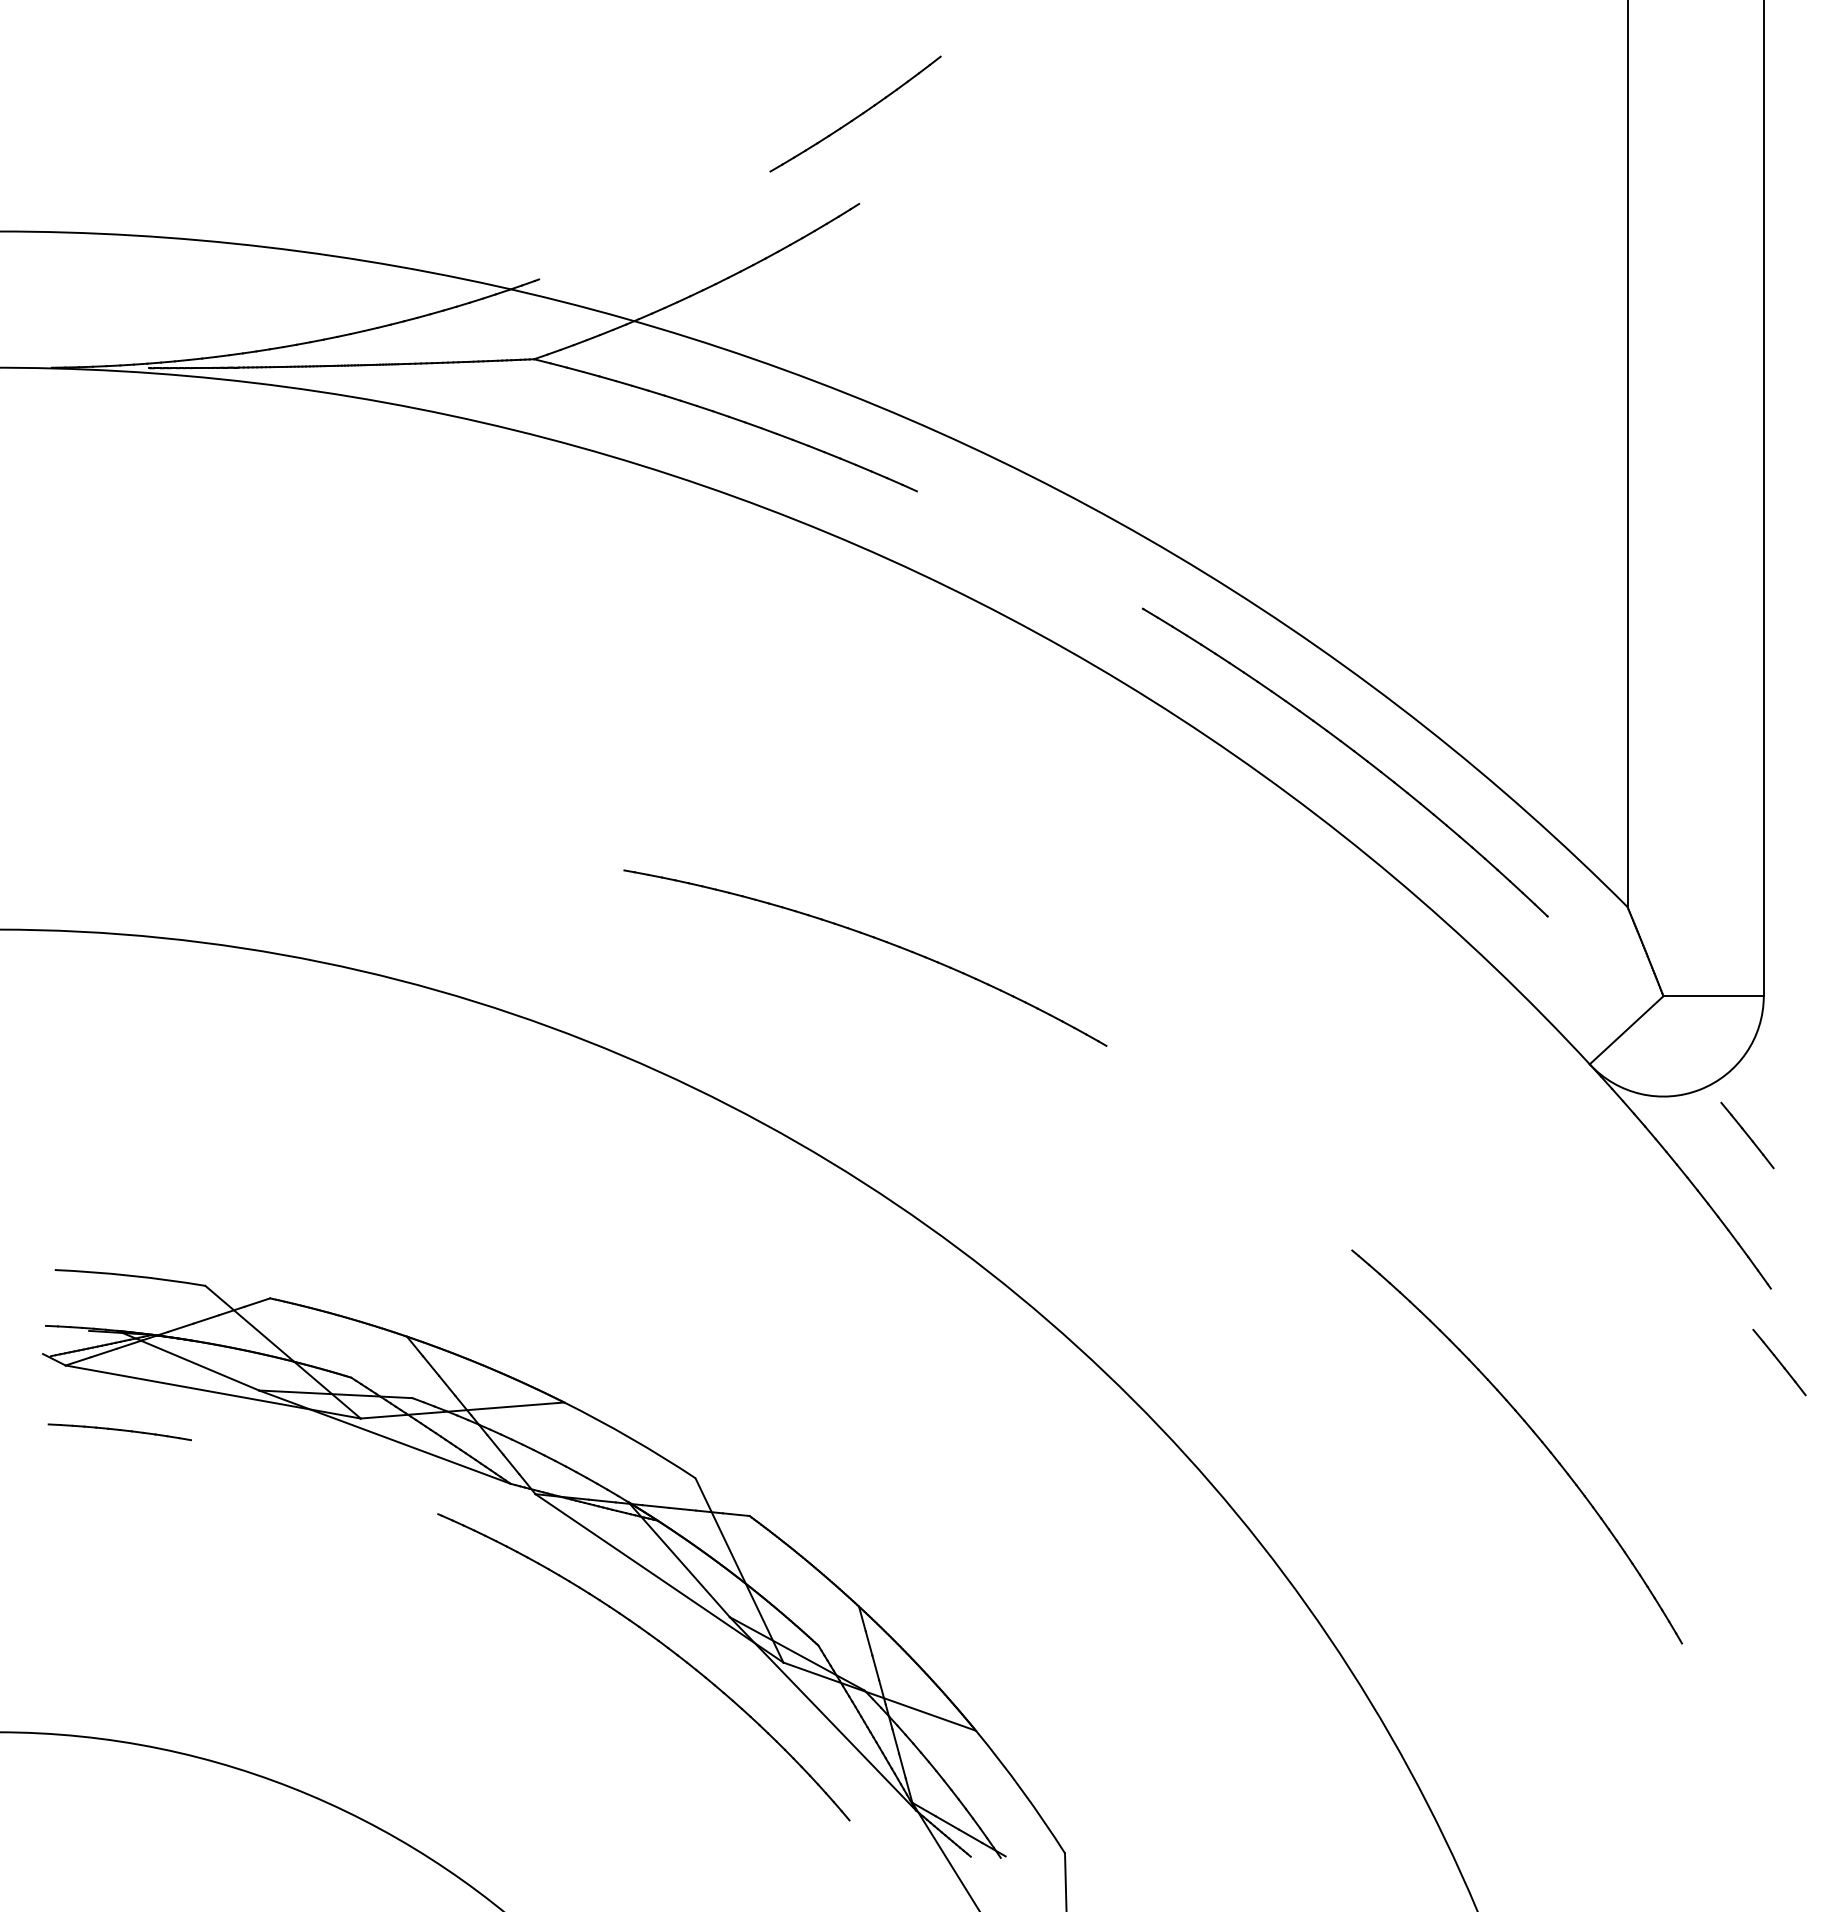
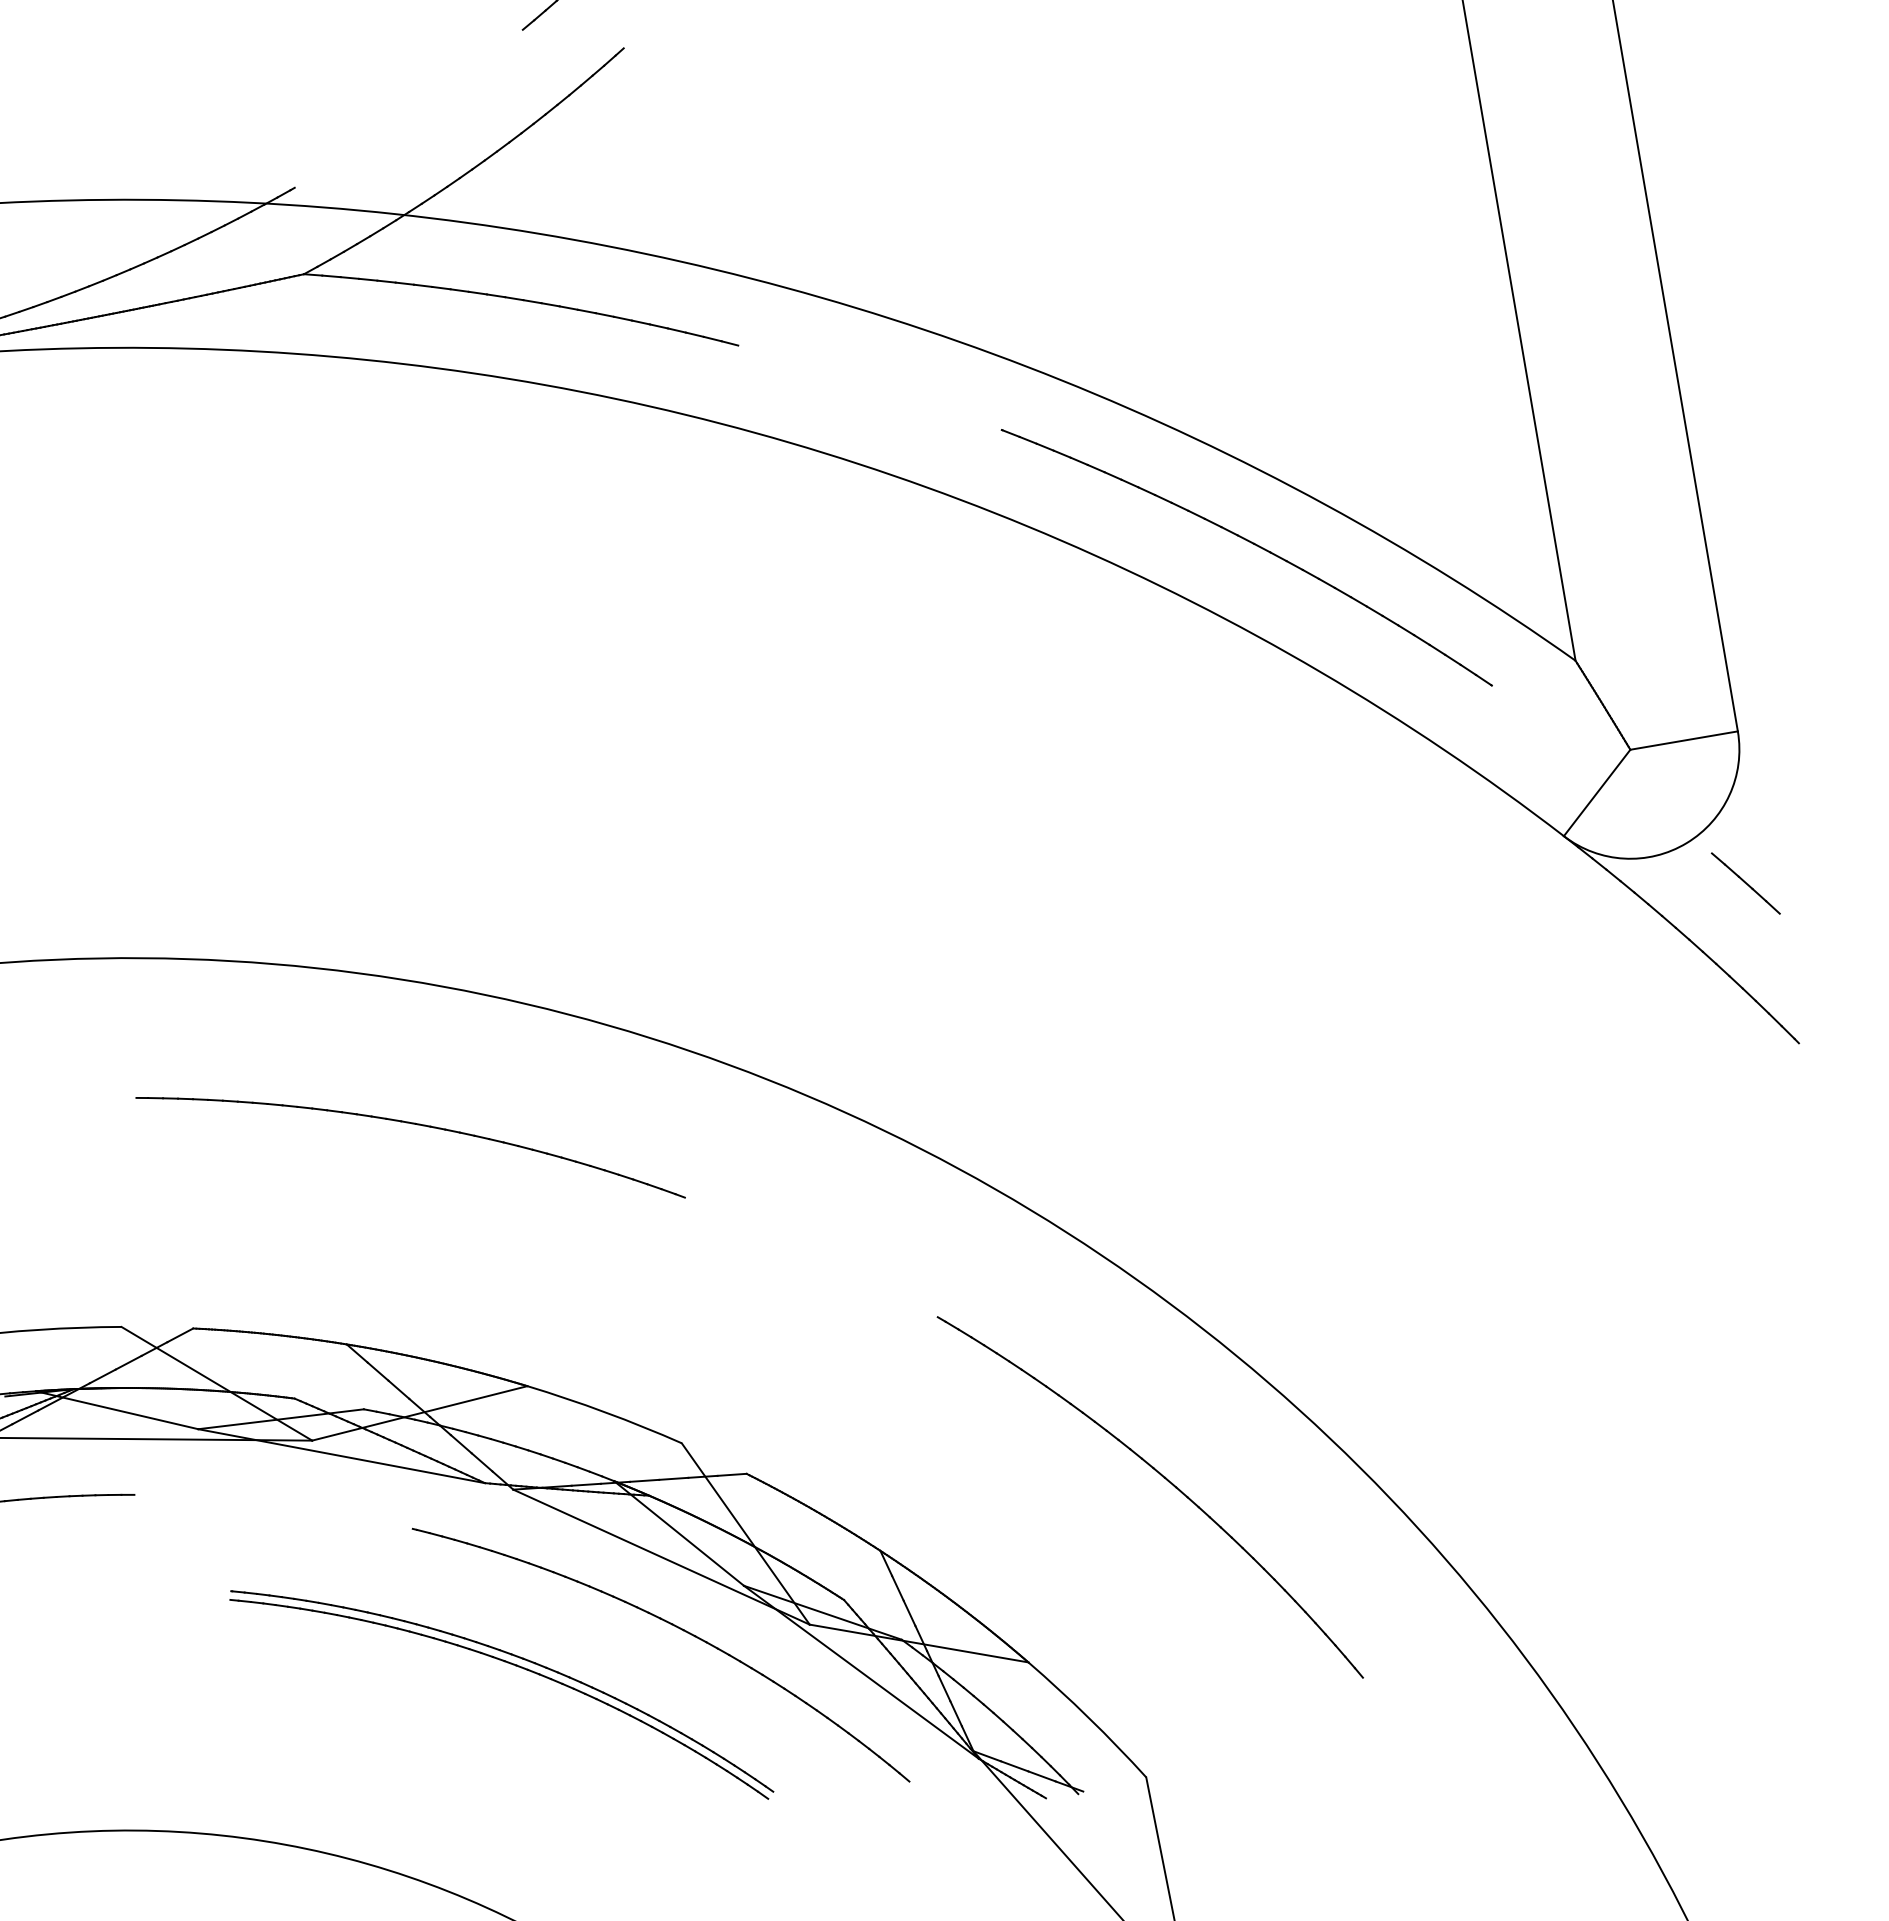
part: (870, 937) -> (412, 1124), moved
line: (1779, 1362) -> (1821, 1120), removed
part: (1532, 1432) -> (1164, 1479), moved
part: (507, 1653) -> (512, 1665), added

